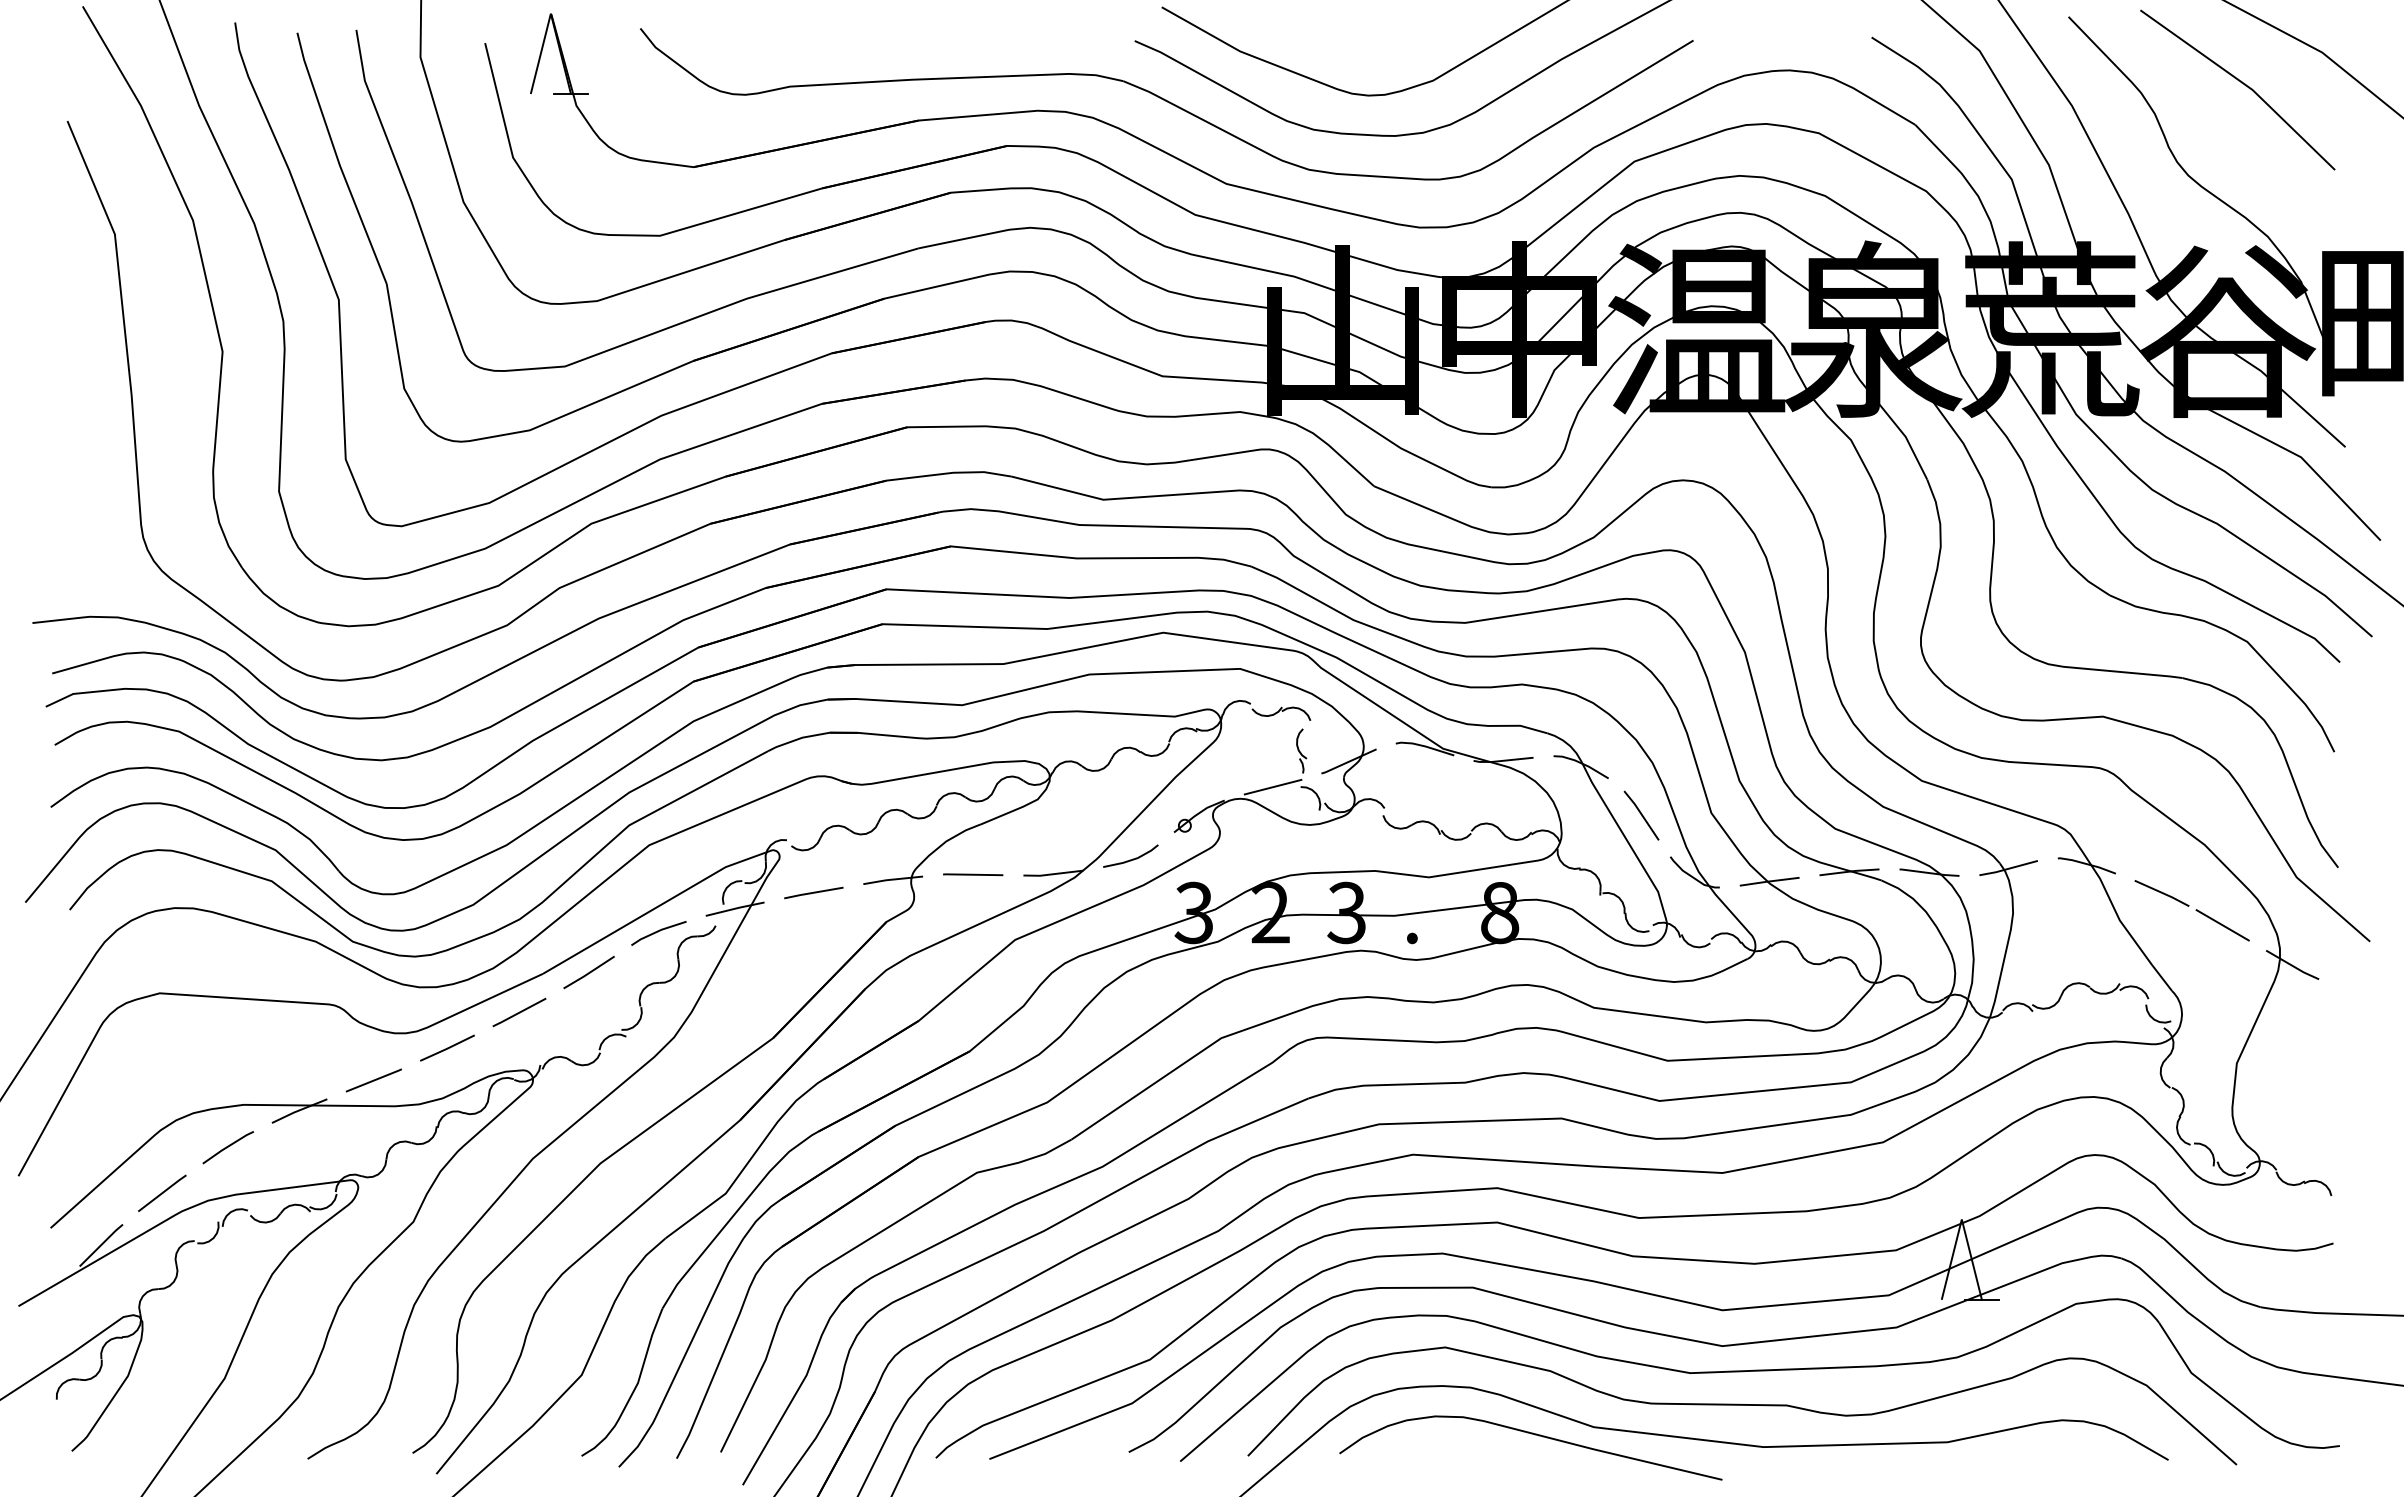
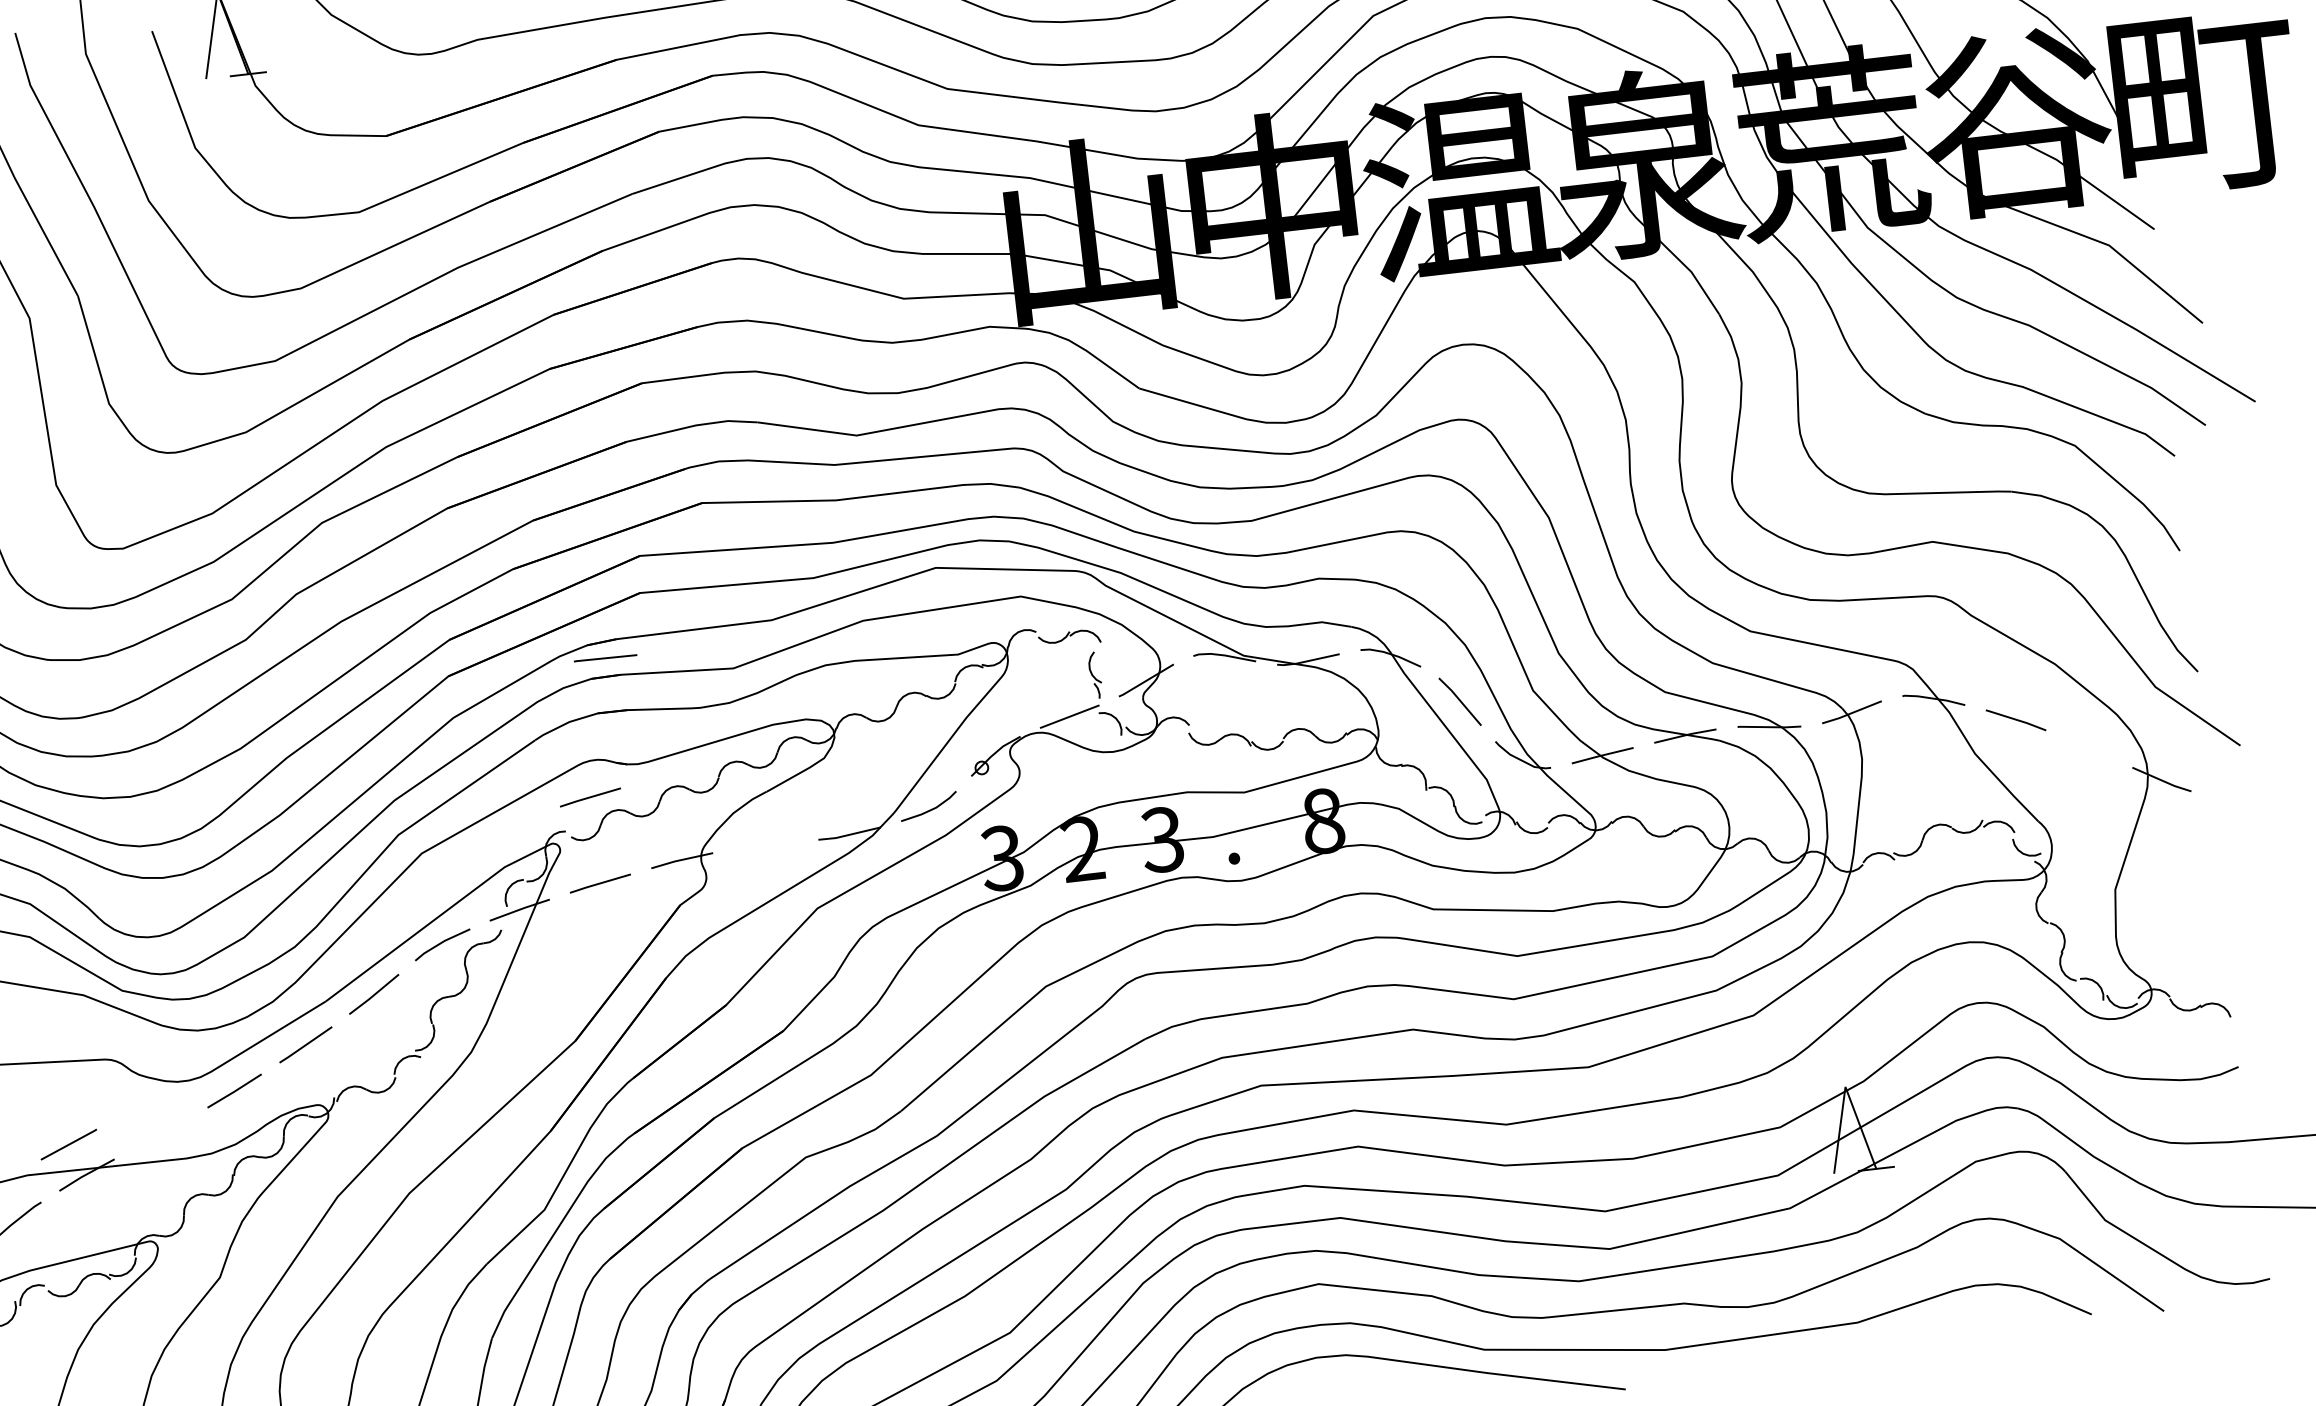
line: (813, 810) -> (590, 797), added
line: (973, 874) -> (605, 657), moved
line: (2222, 925) -> (2083, 746), removed
line: (373, 1080) -> (68, 1144), moved

